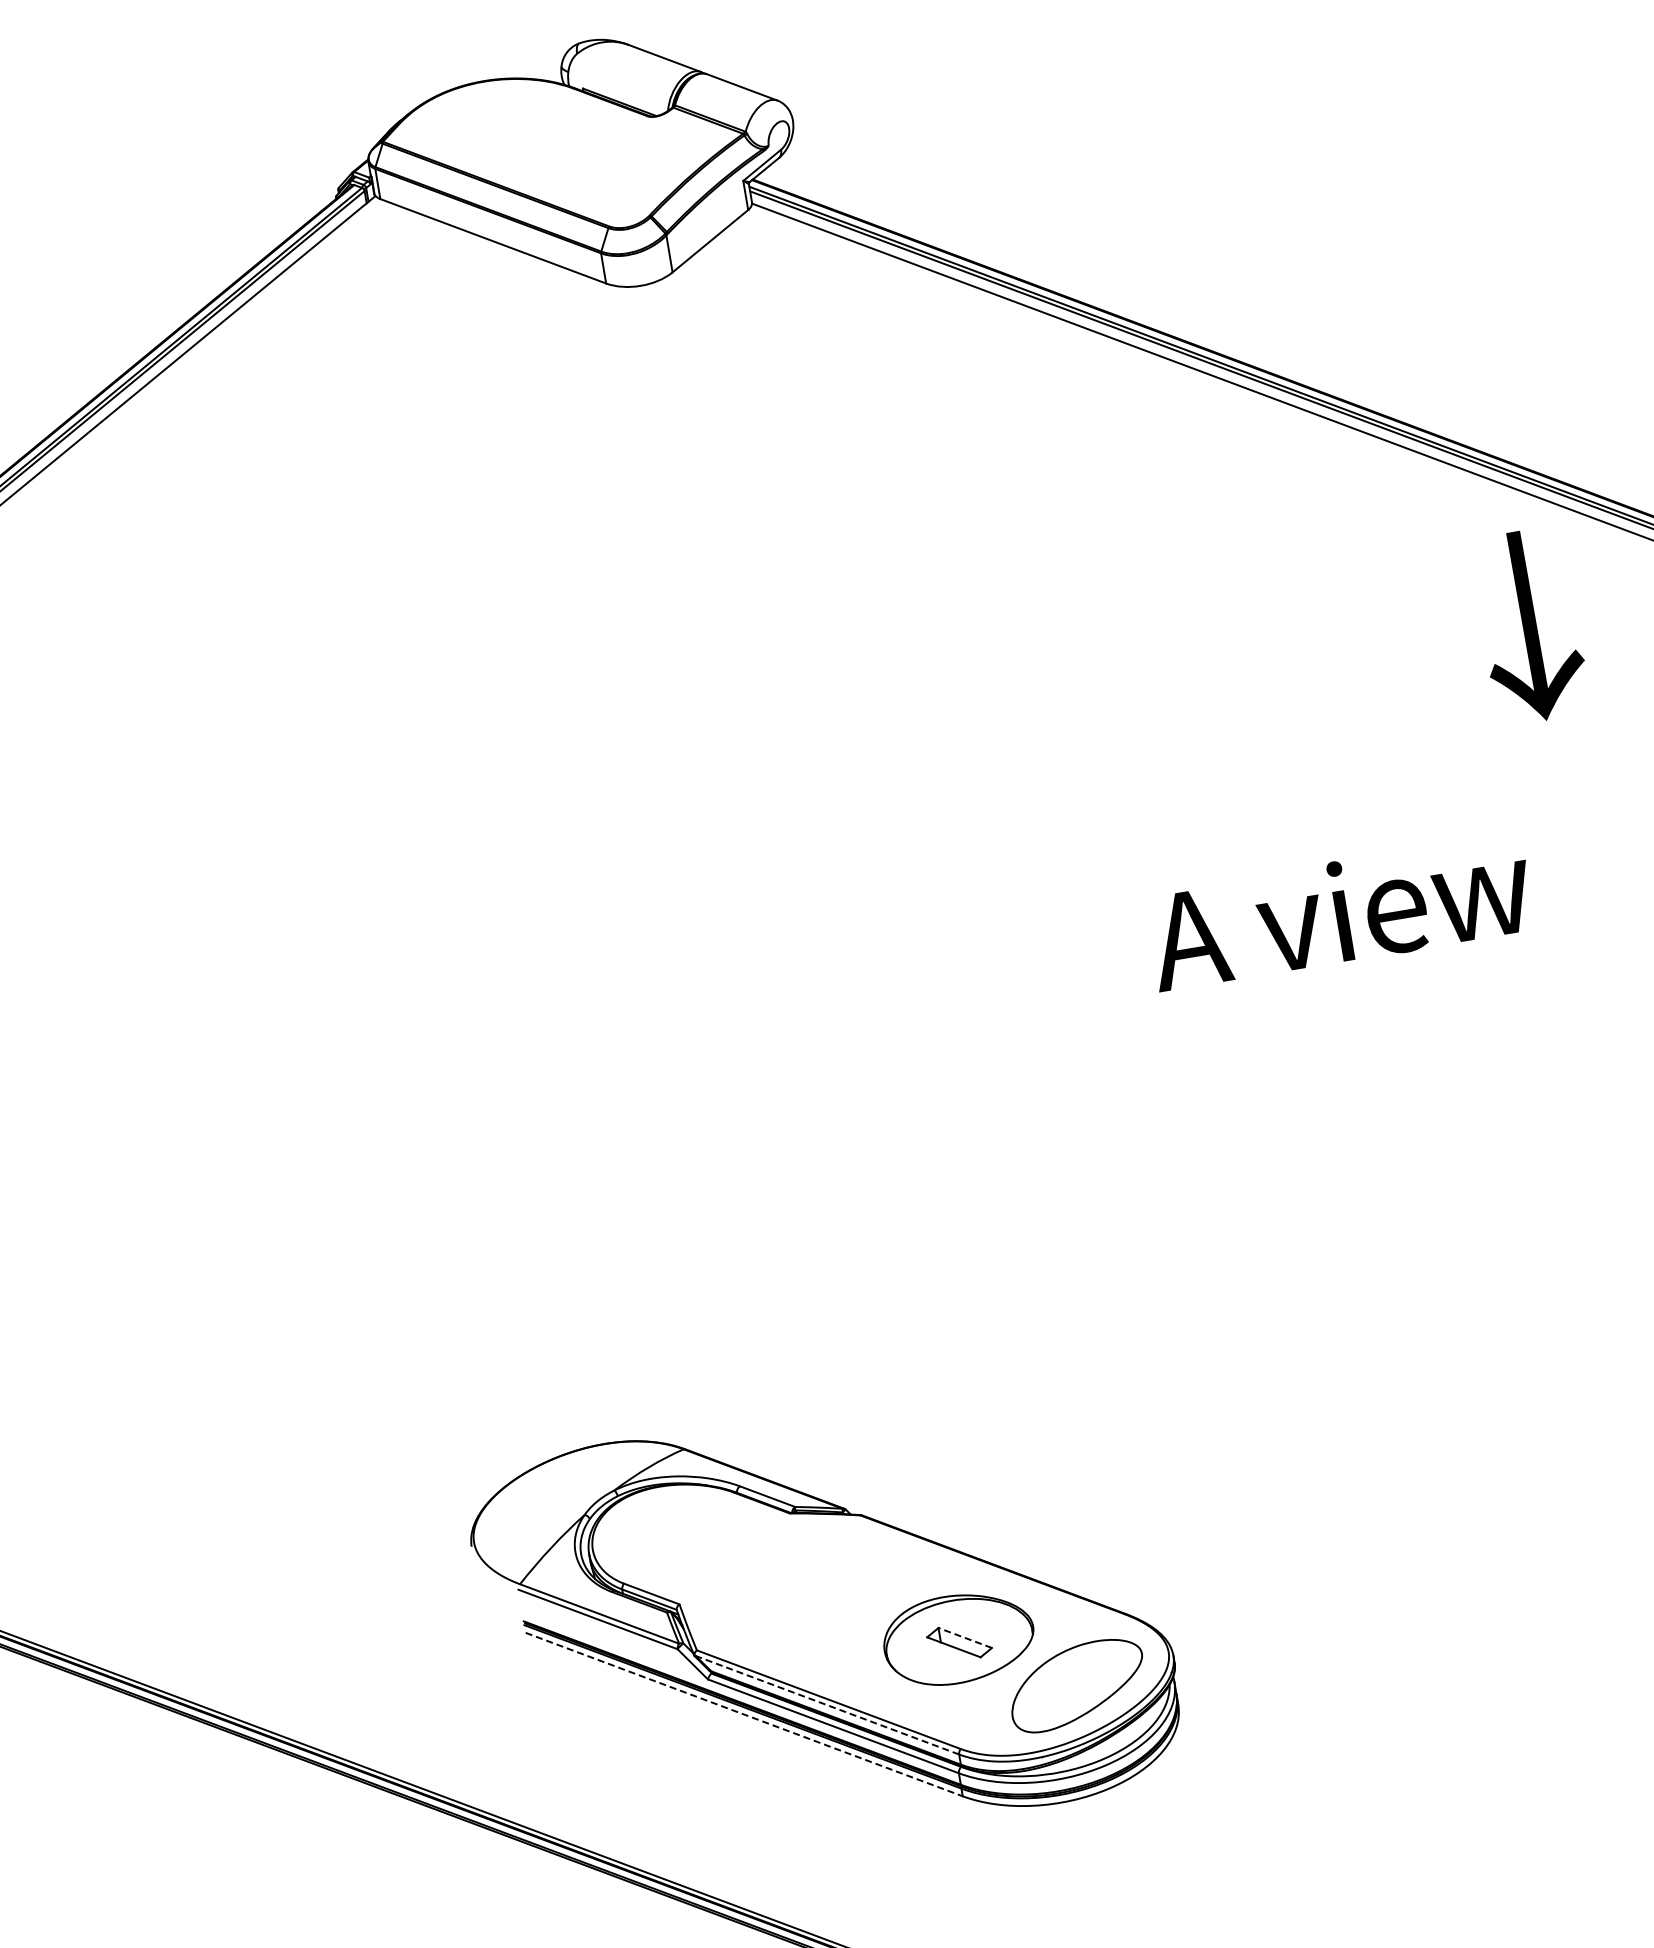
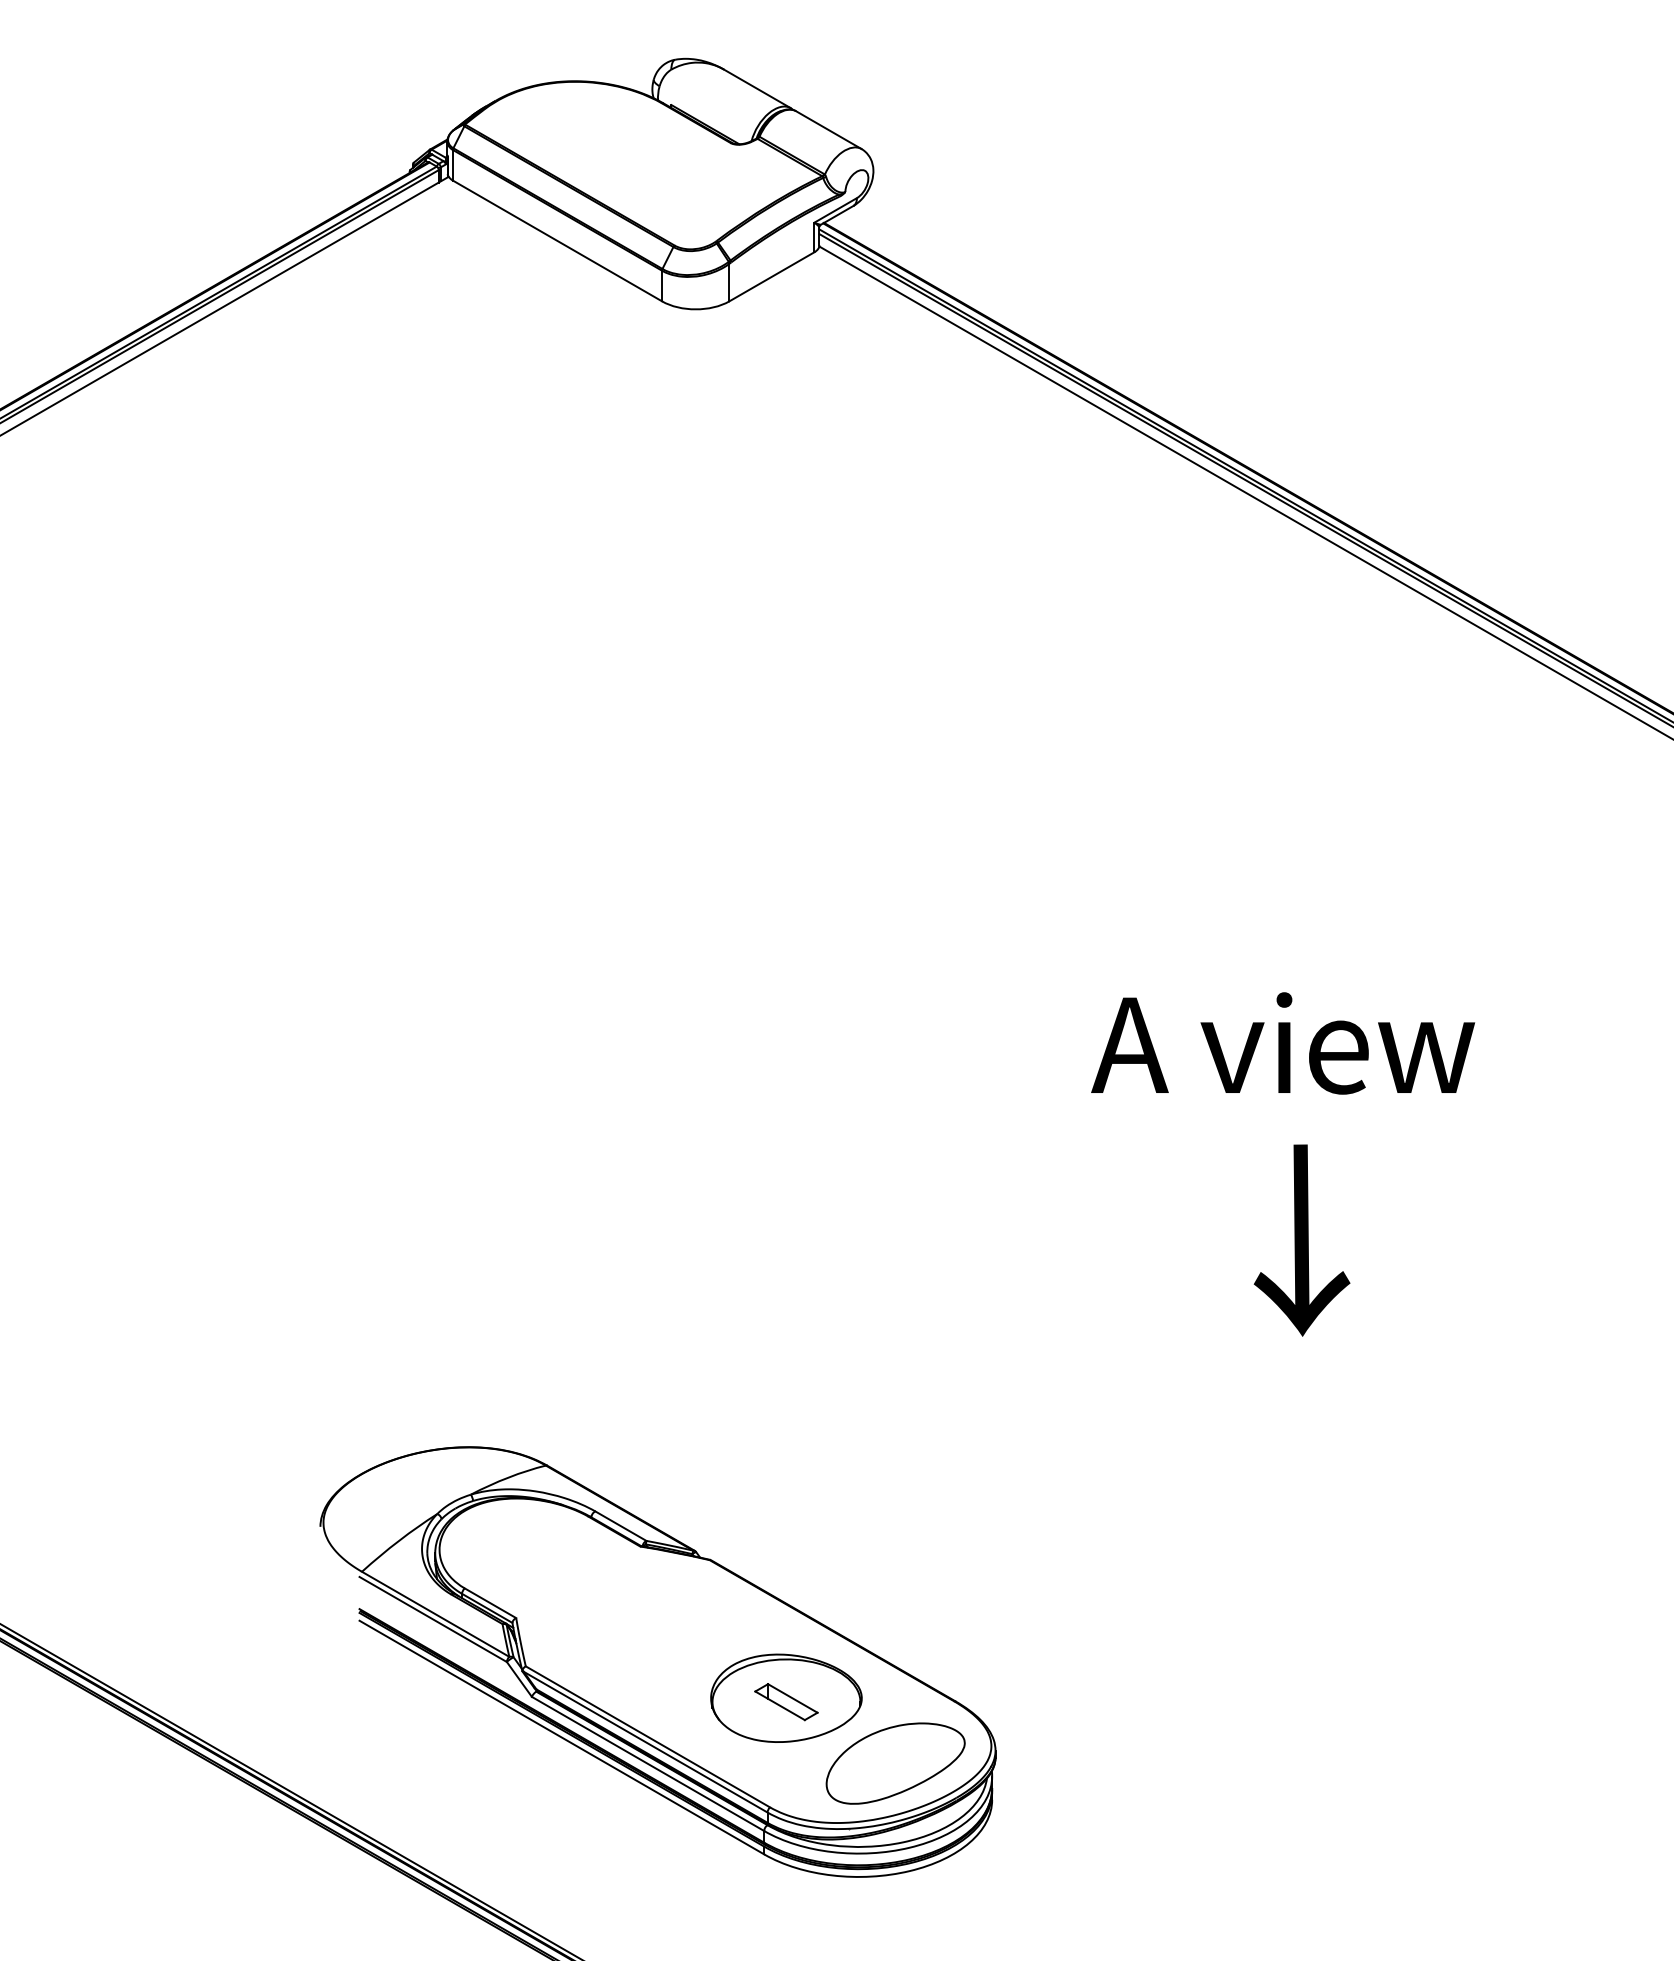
text: (1529, 626) -> (1301, 1240), moved
line: (964, 1638) -> (792, 1698), dashed -> solid
line: (827, 1705) -> (645, 1742), dashed -> solid
line: (743, 1714) -> (561, 1737), dashed -> solid

